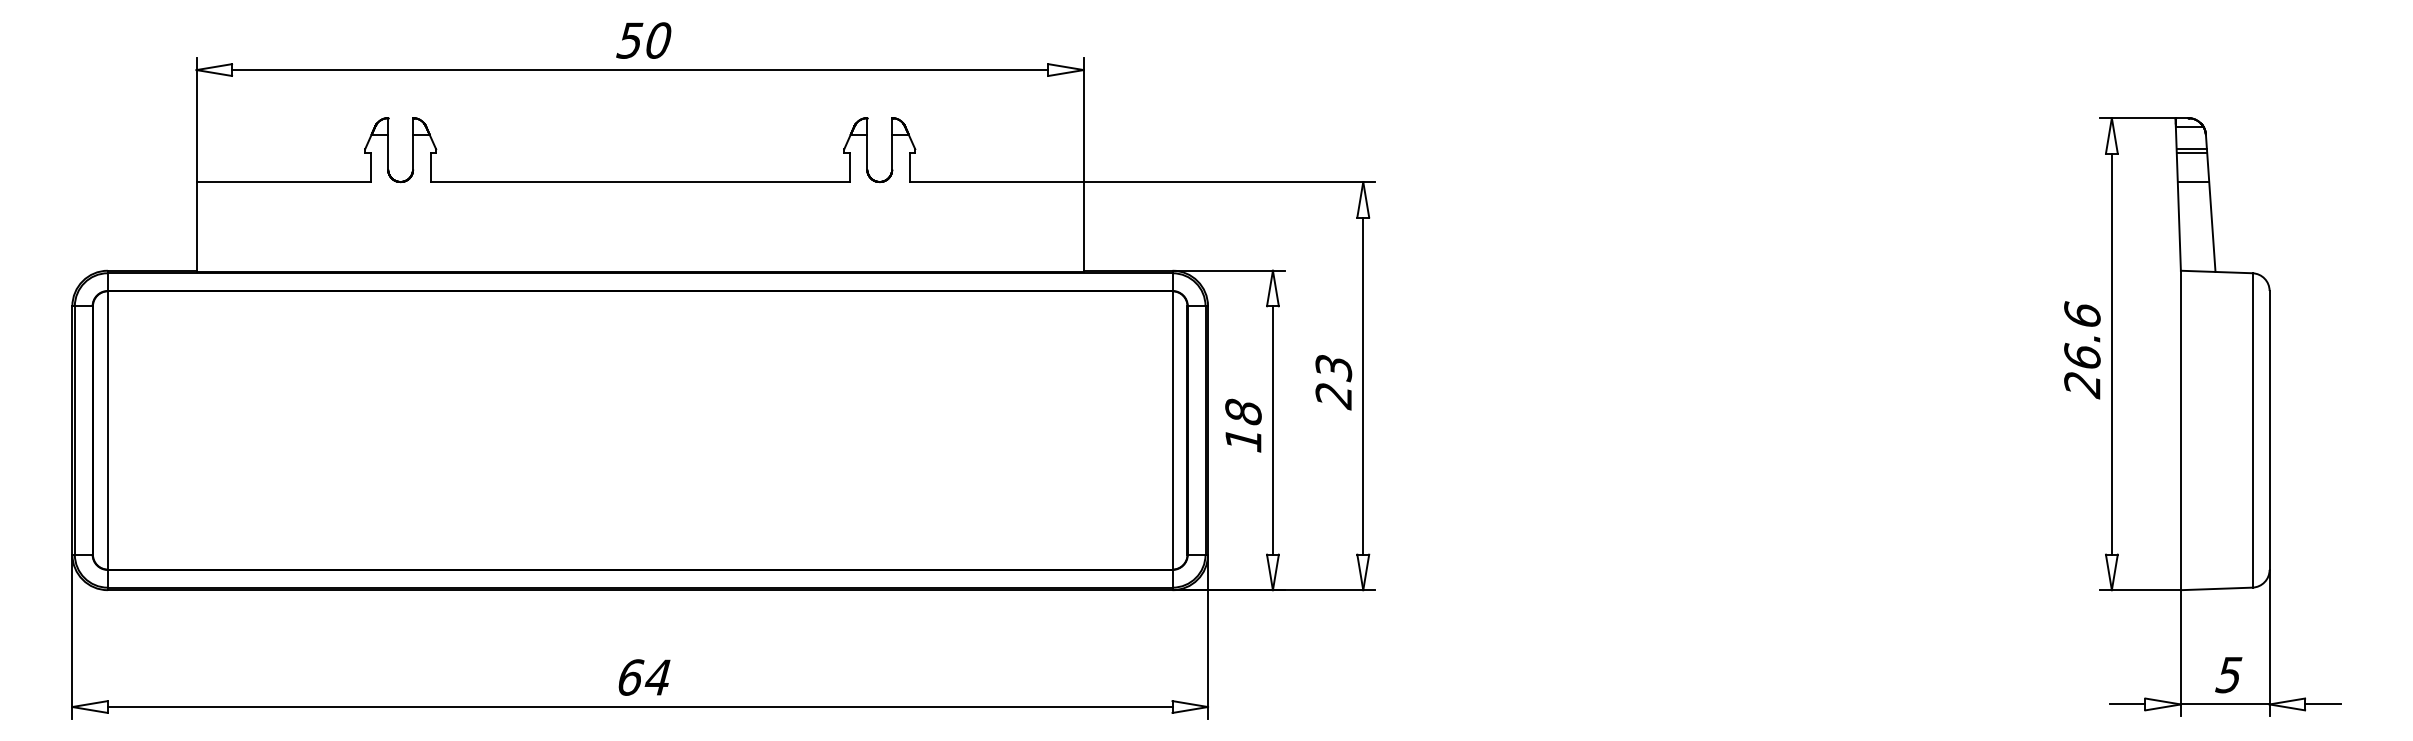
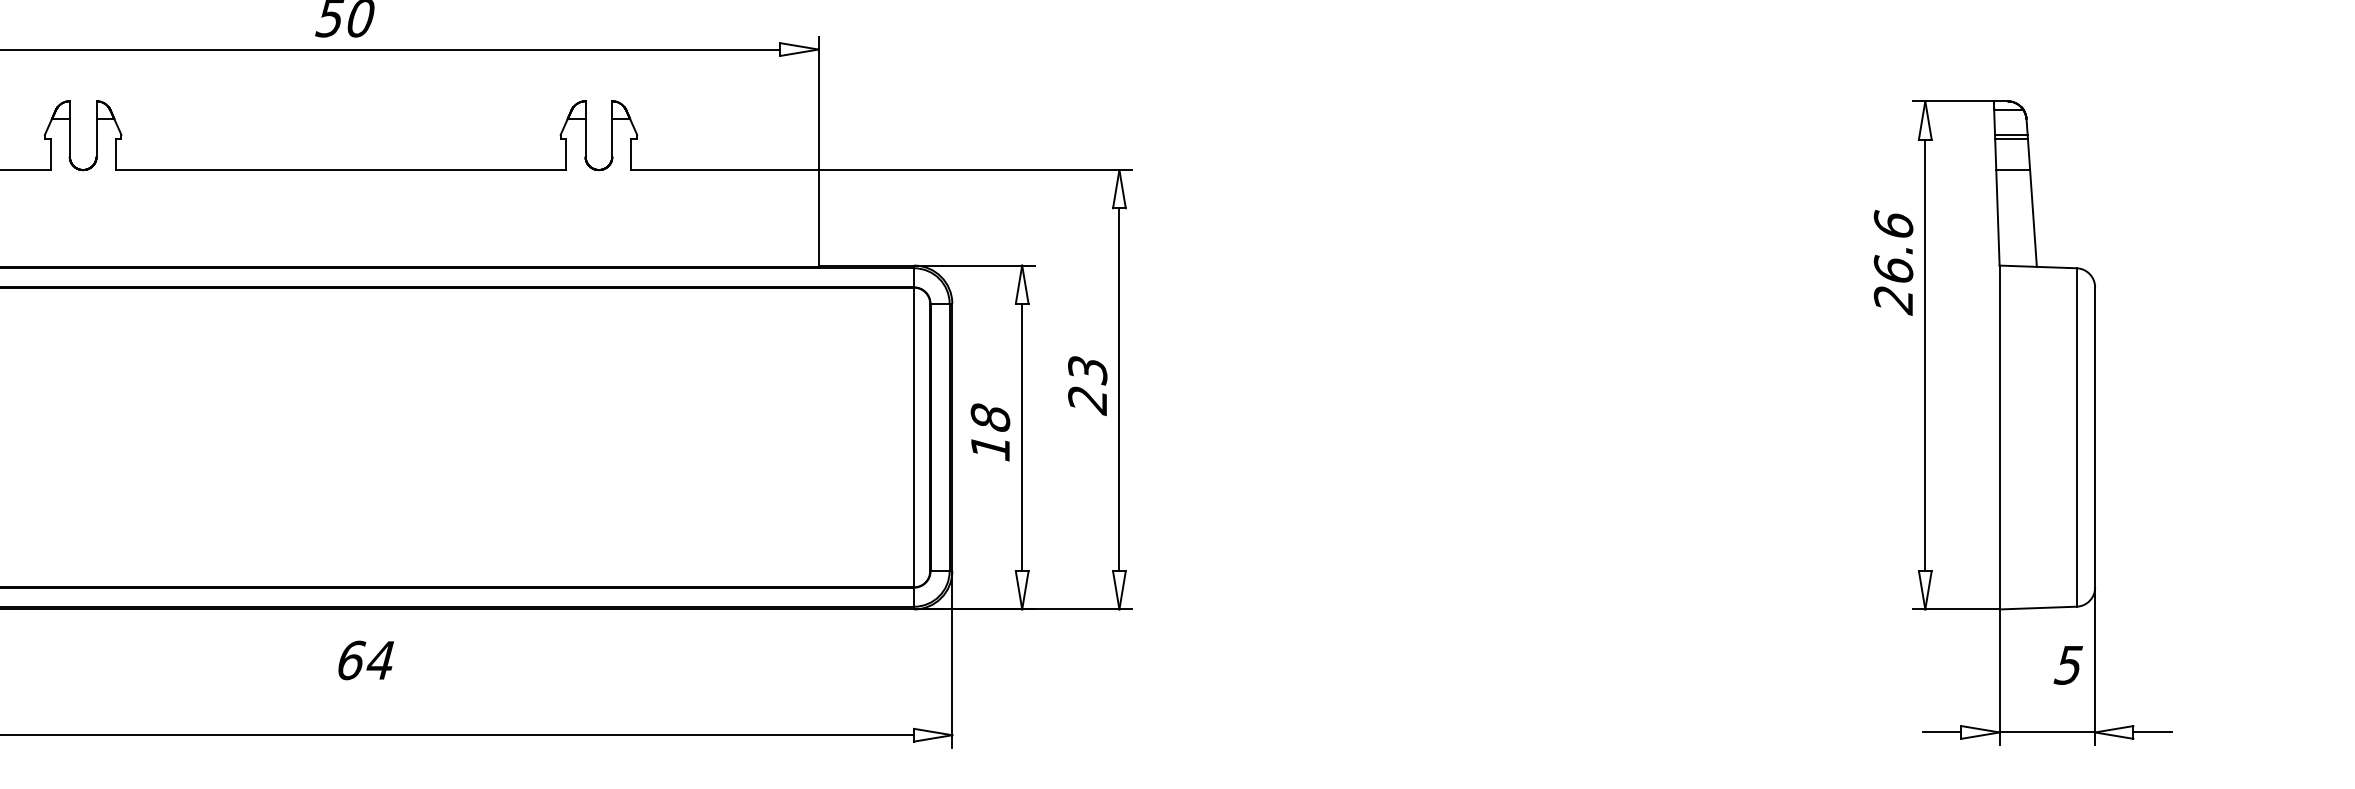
text: (2082, 350) -> (1893, 263), moved
text: (2228, 675) -> (2068, 665), moved
text: (644, 677) -> (366, 660), moved

